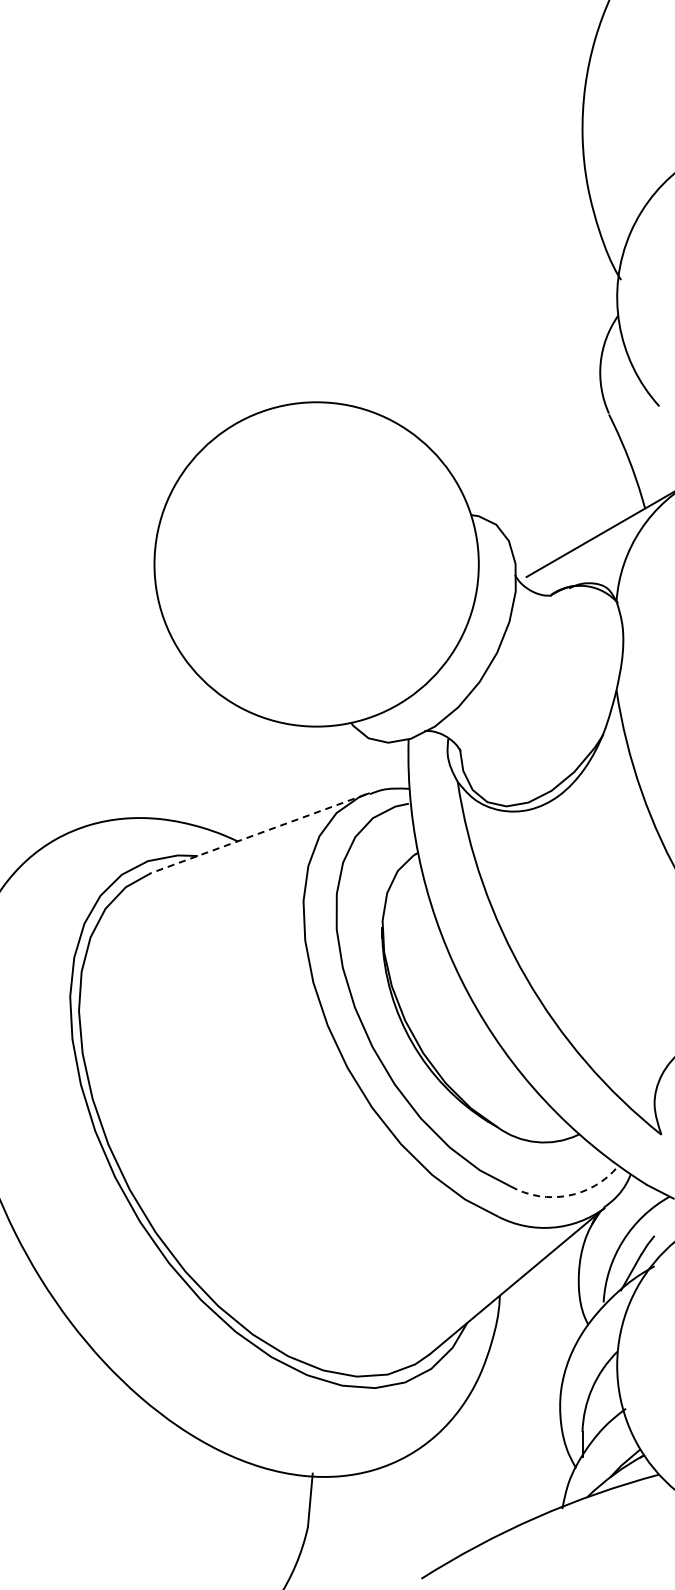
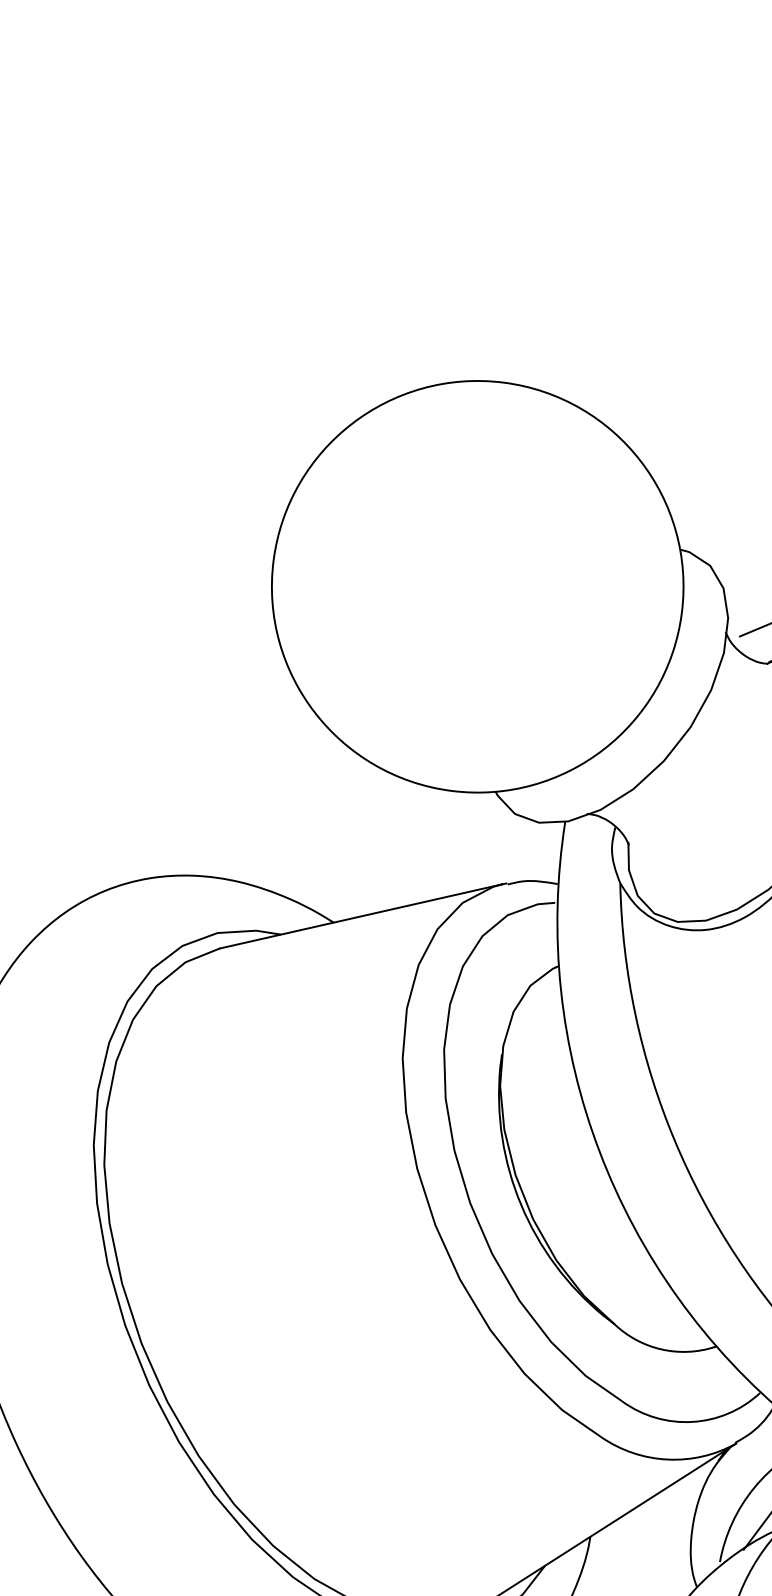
line: (258, 833) -> (361, 916), dashed -> solid
arc: (568, 1195) -> (692, 1421), dashed -> solid

